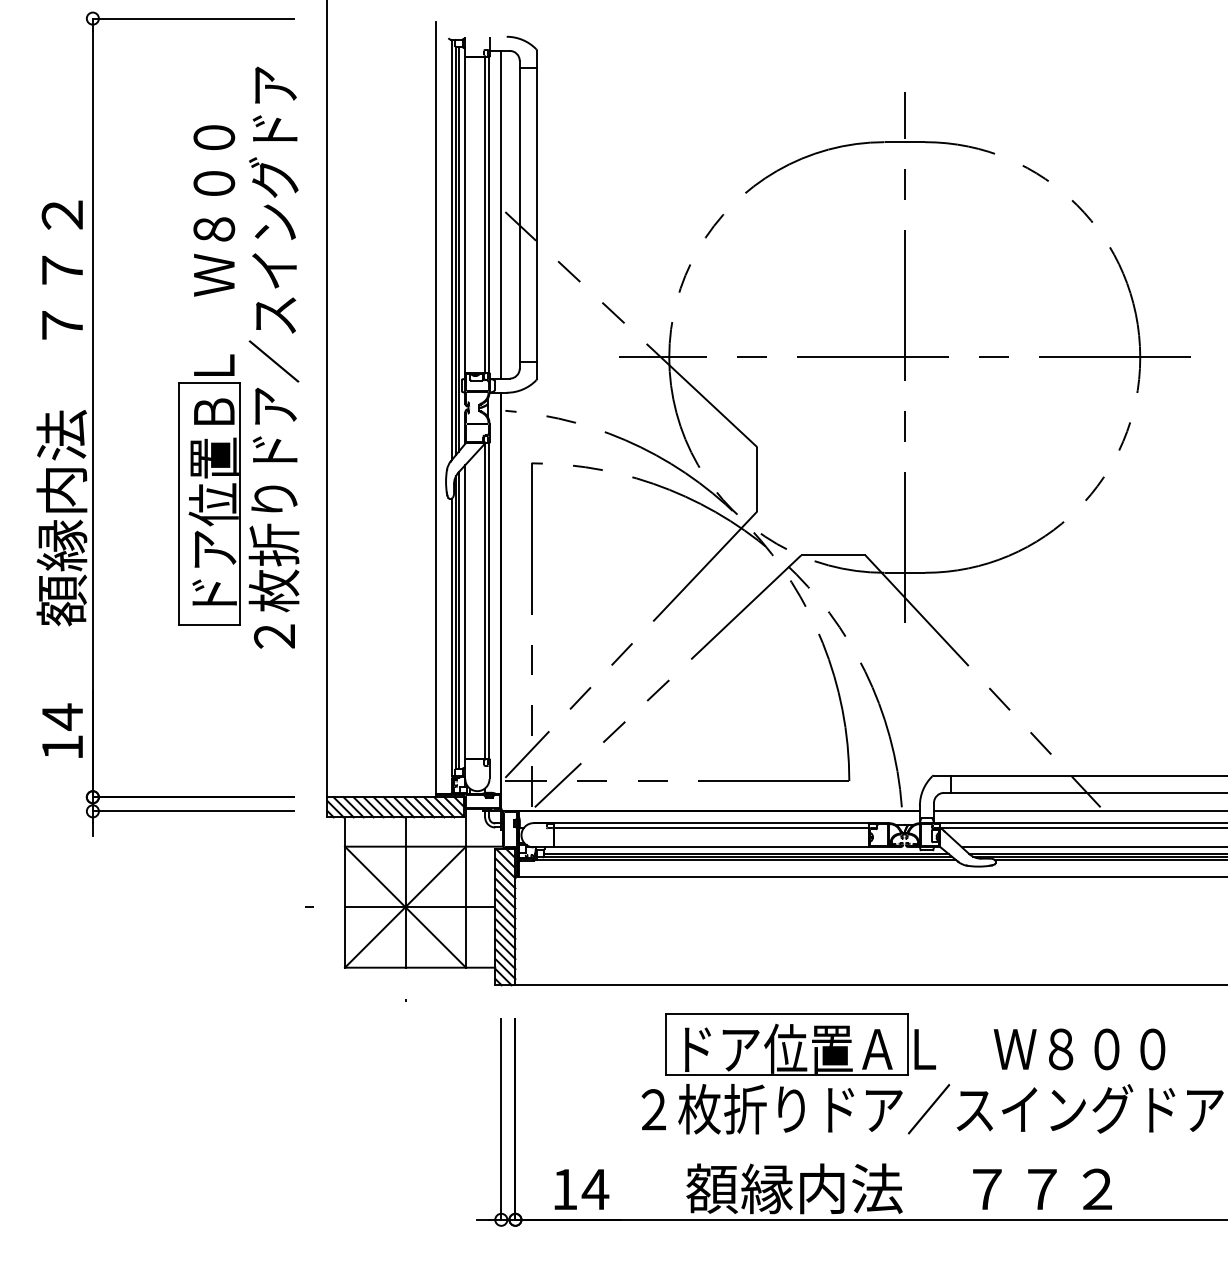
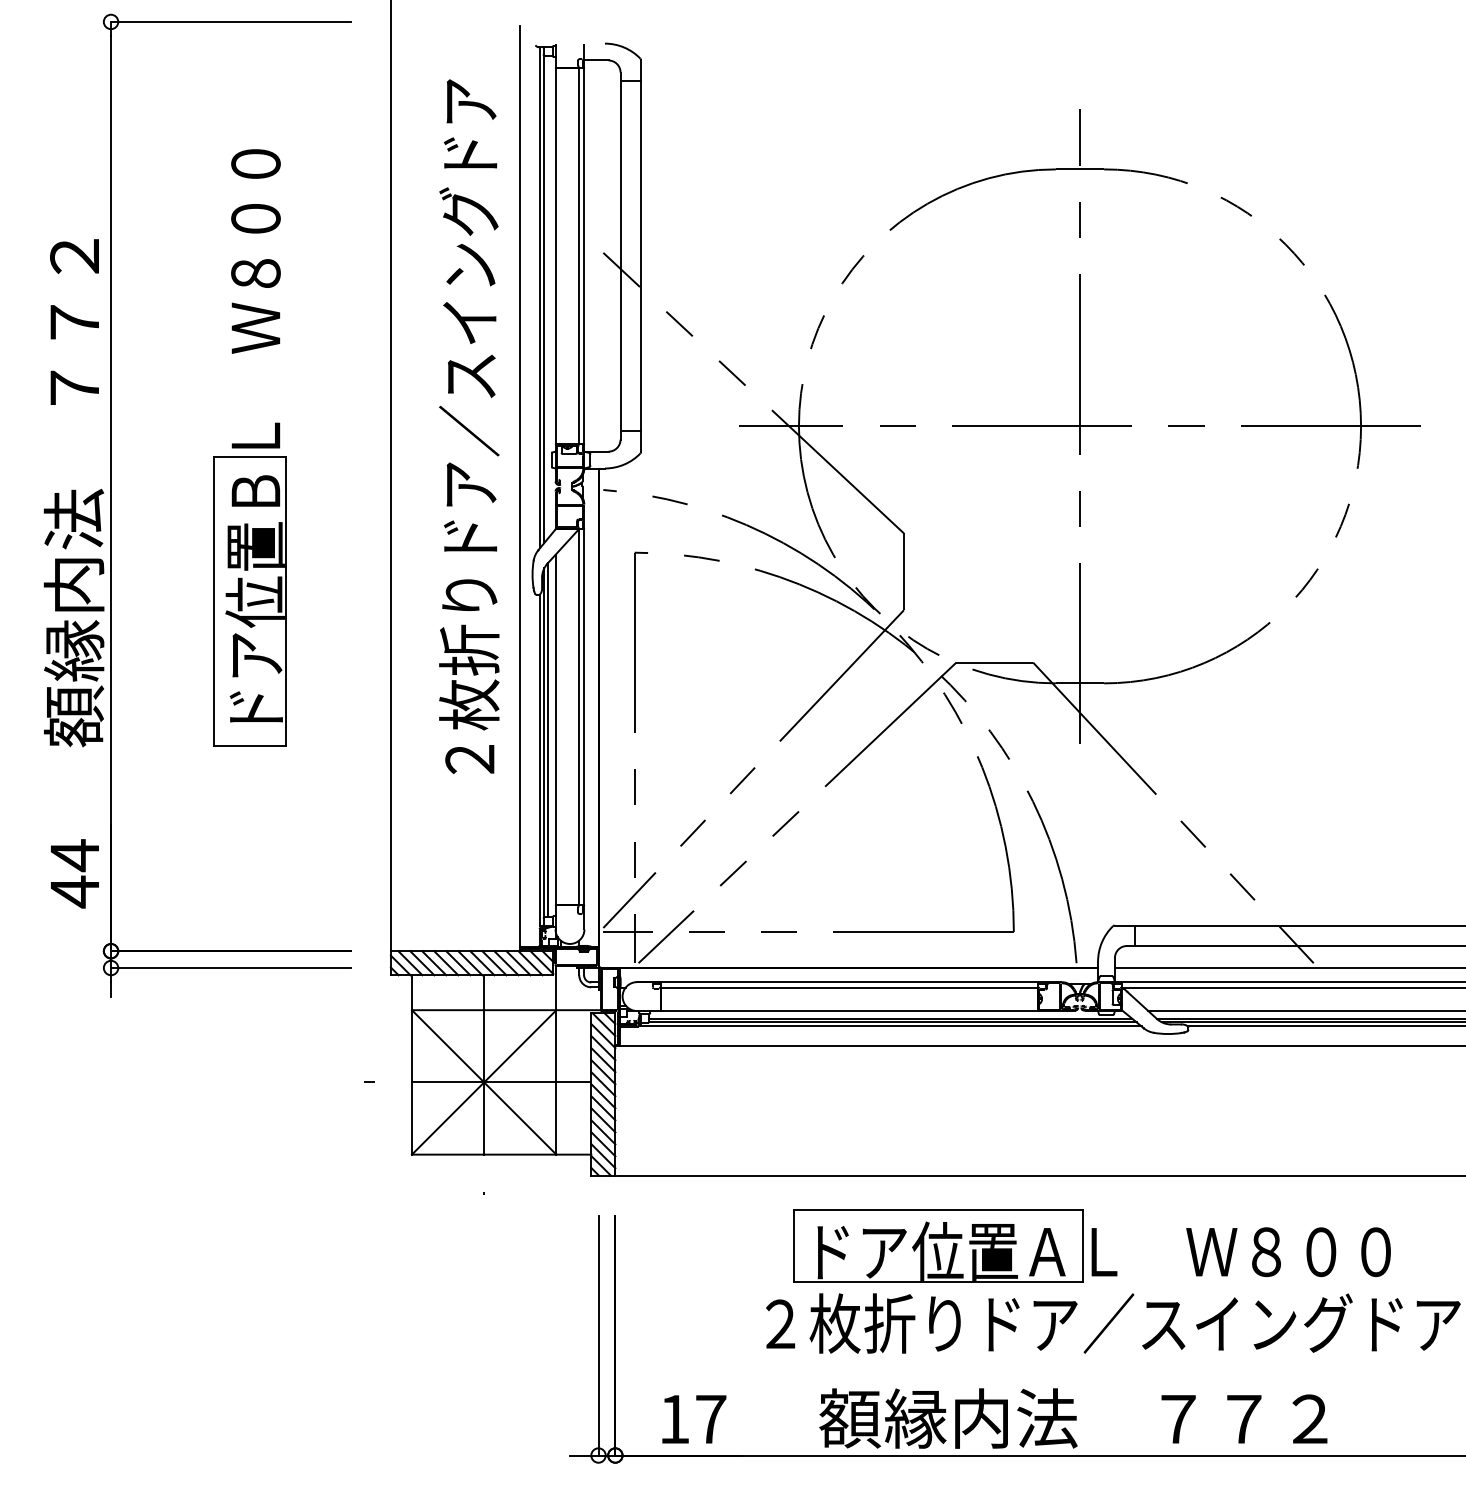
line: (501, 214) -> (598, 255), removed
line: (458, 248) -> (547, 296), removed
text: (274, 357) -> (469, 426), moved
text: (62, 747) -> (74, 891), 14 -> 44
text: (595, 1189) -> (710, 1419), 14 -> 17

